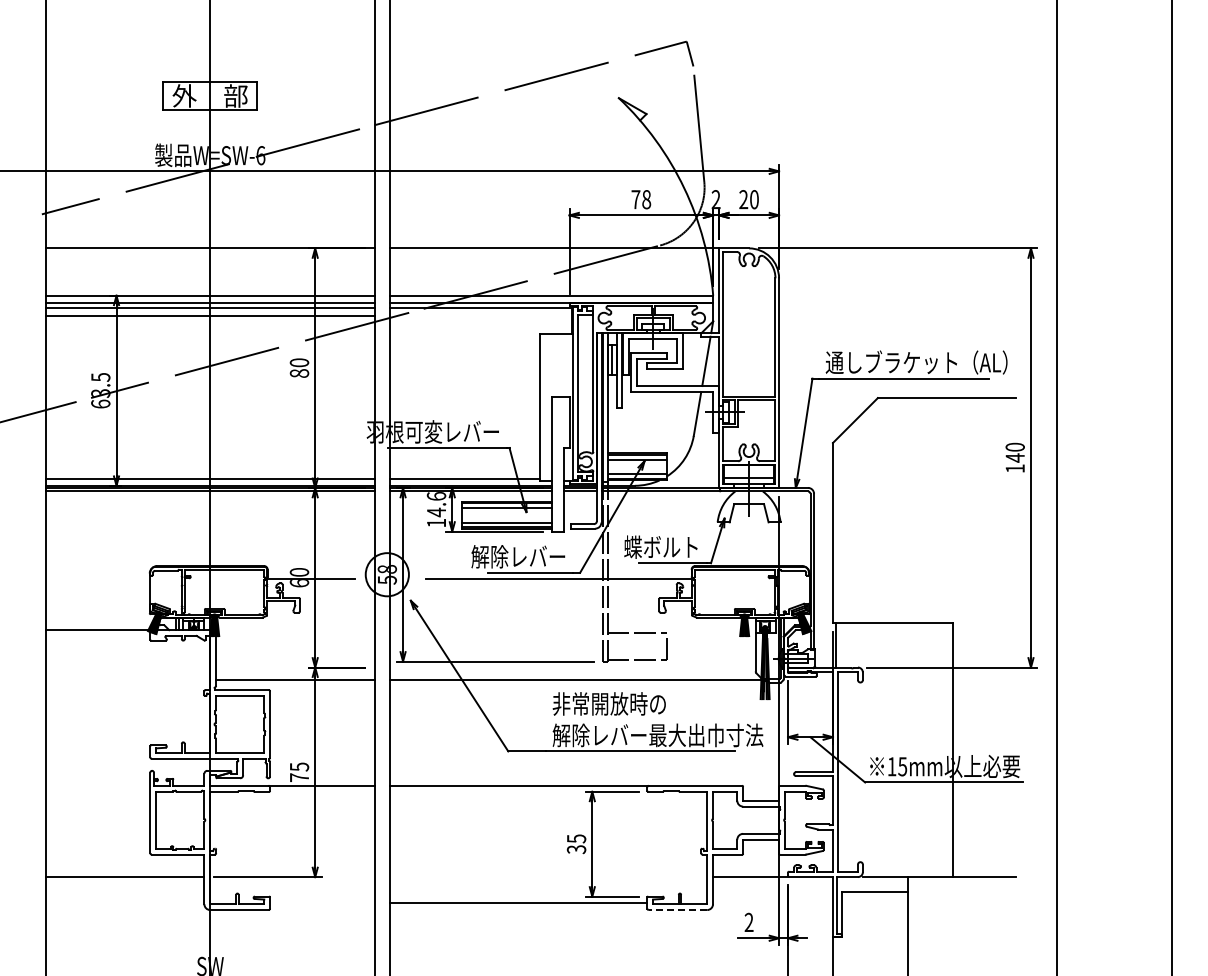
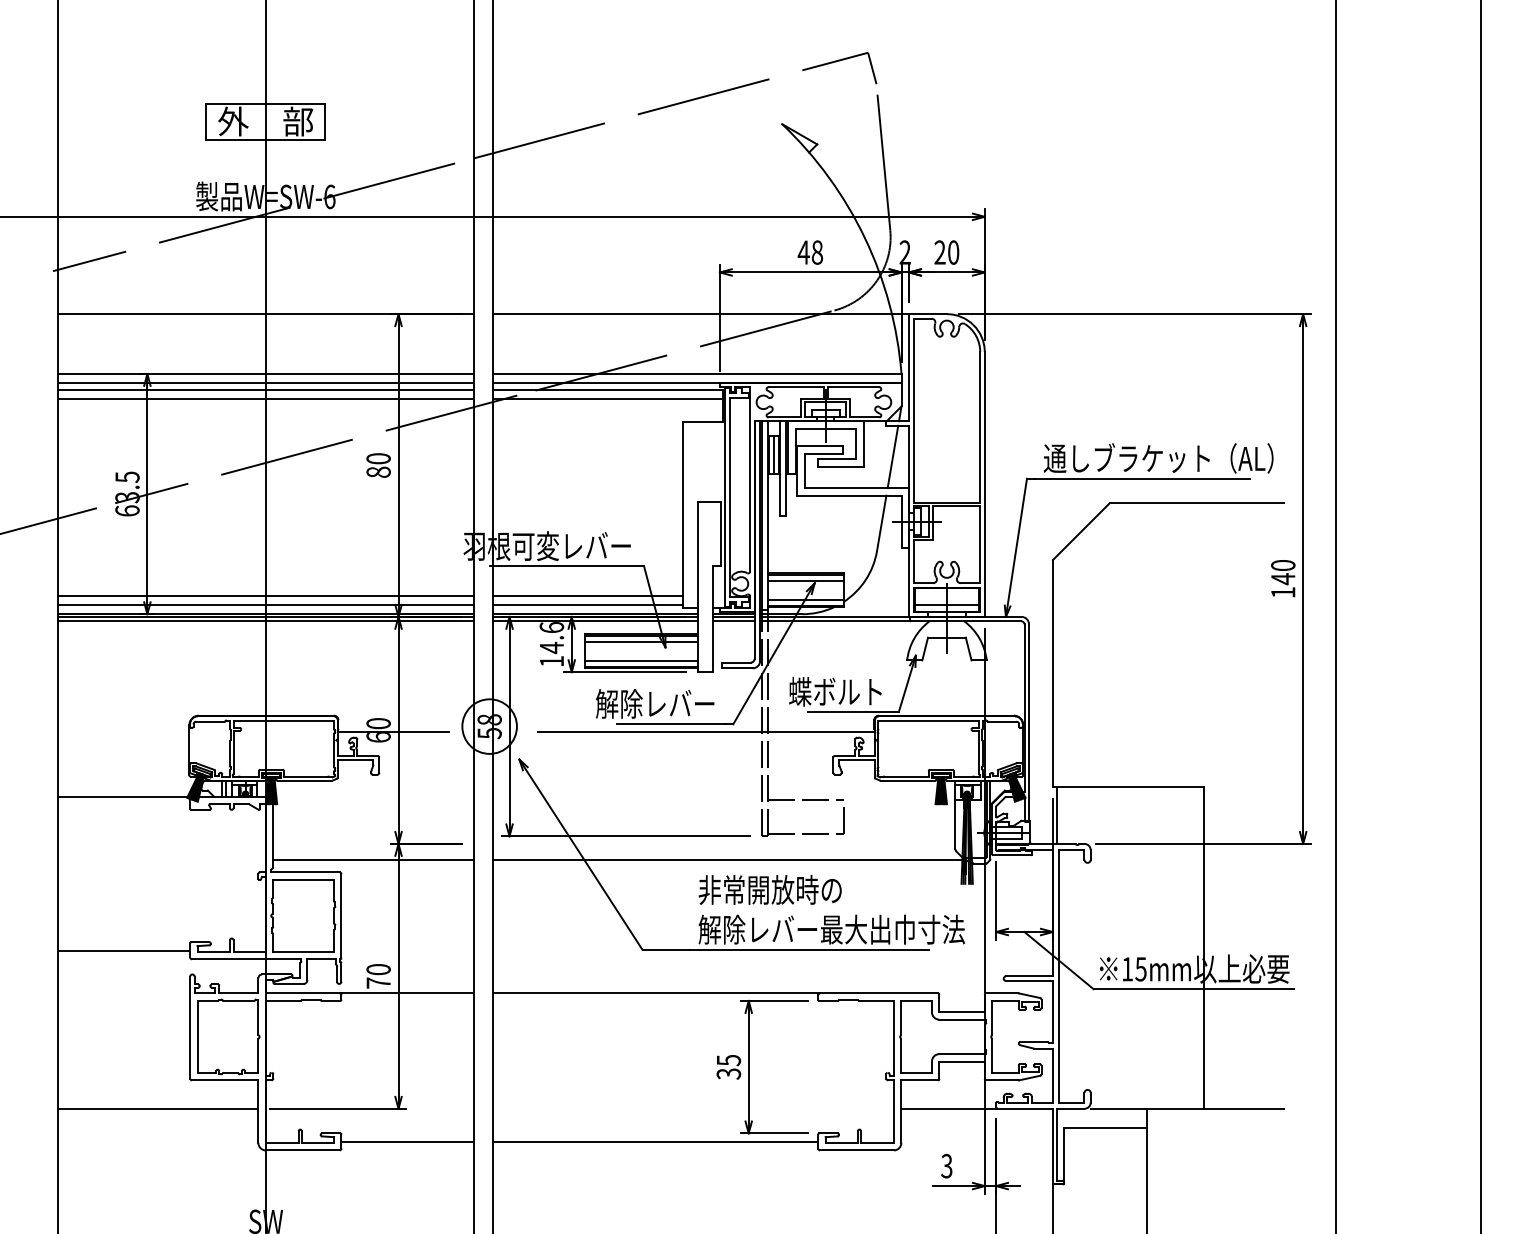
text: (635, 199) -> (803, 252), 78 -> 48
line: (480, 315) -> (607, 398), added
line: (209, 471) -> (264, 596), added
line: (464, 471) -> (587, 596), added
line: (97, 752) -> (123, 951), added
text: (299, 766) -> (378, 968), 75 -> 70
line: (322, 903) -> (407, 1142), added
line: (677, 910) -> (856, 1150), dashed -> solid
text: (748, 922) -> (946, 1166), 2 -> 3

